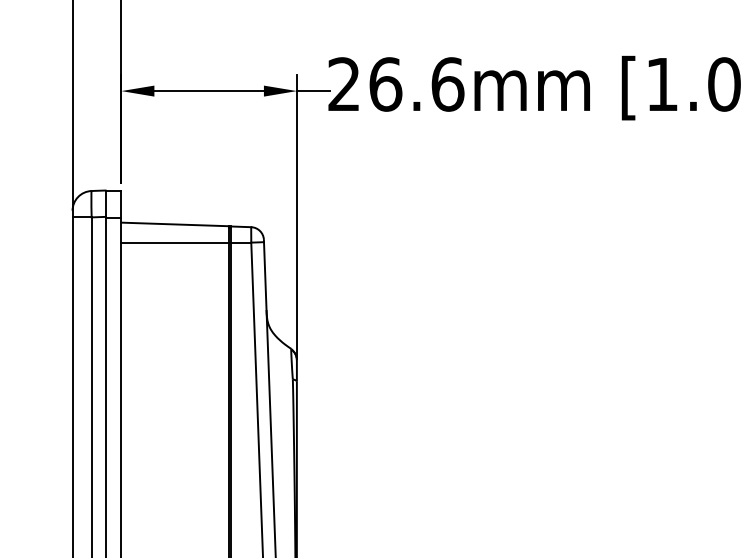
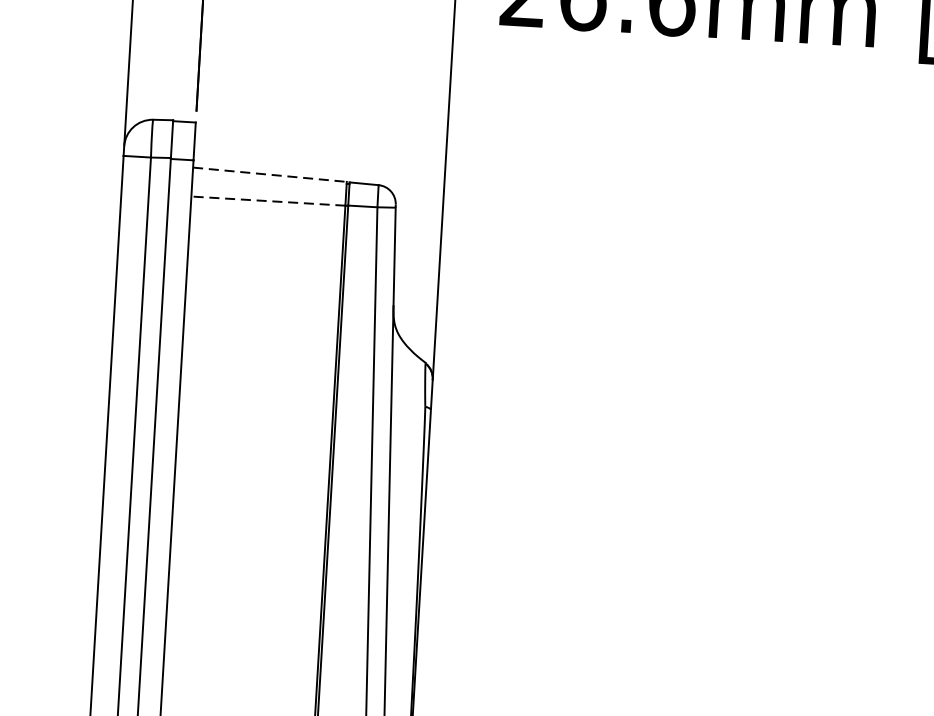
line: (175, 224) -> (270, 174), solid -> dashed
line: (175, 242) -> (268, 200), solid -> dashed

